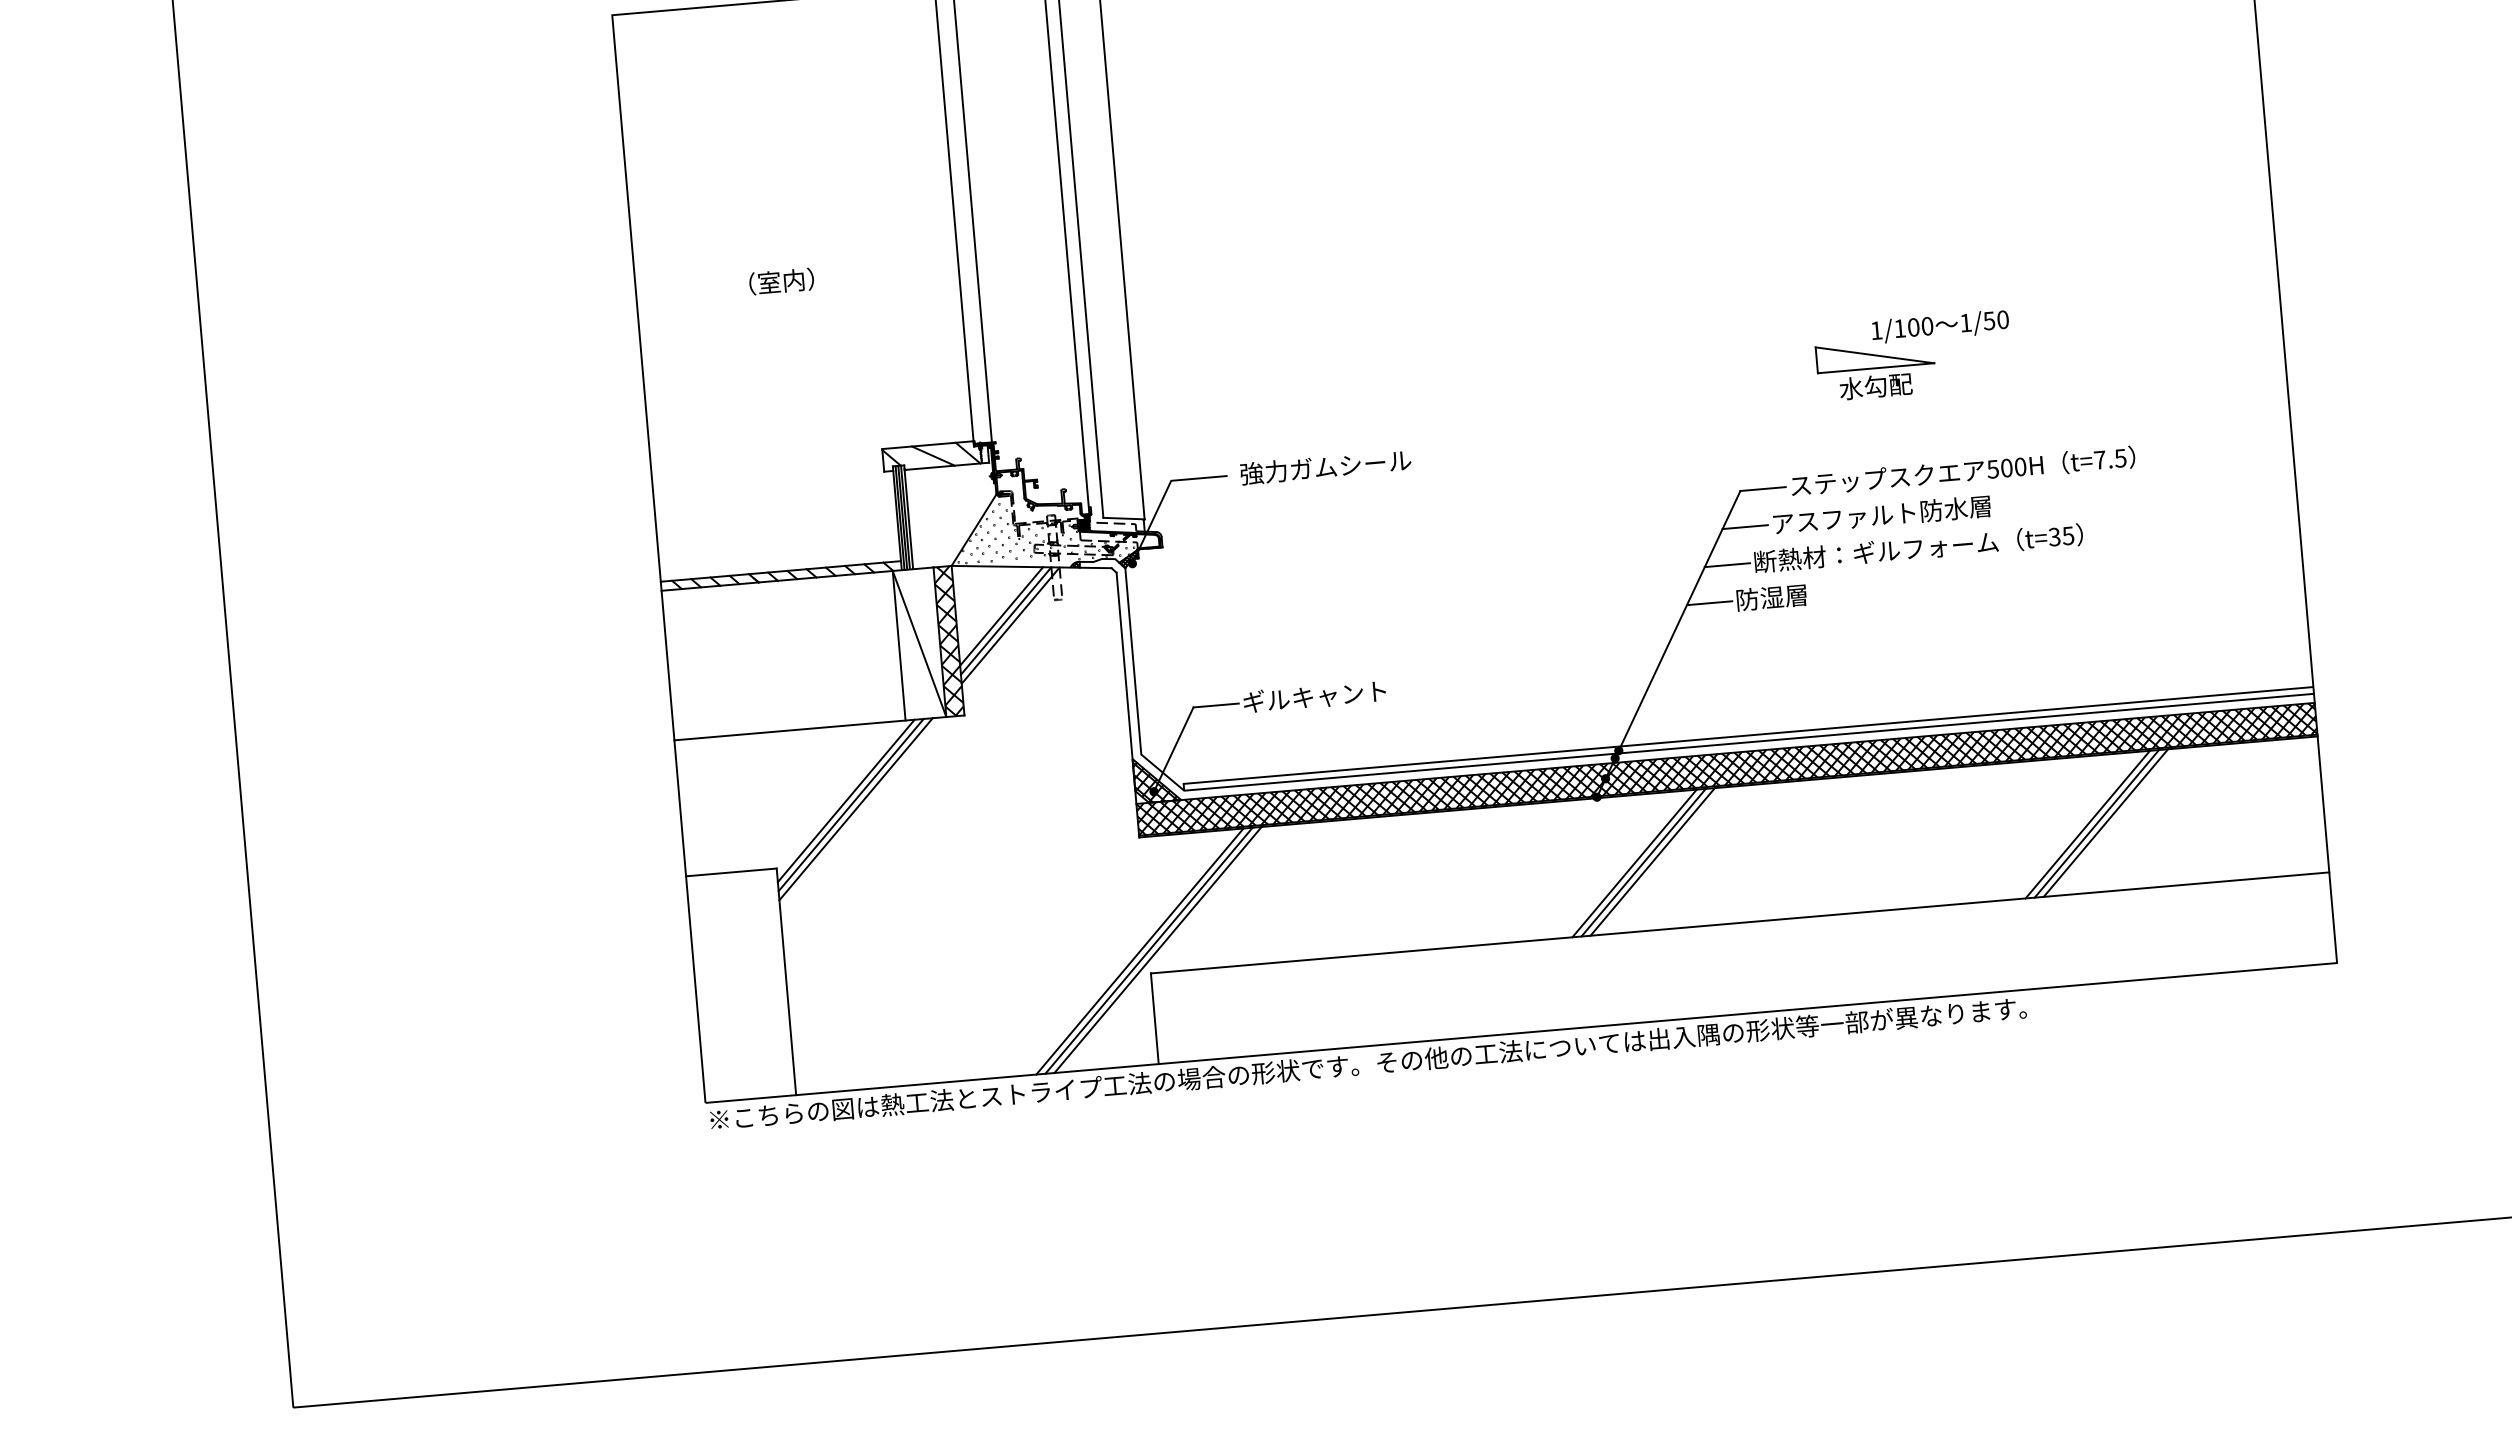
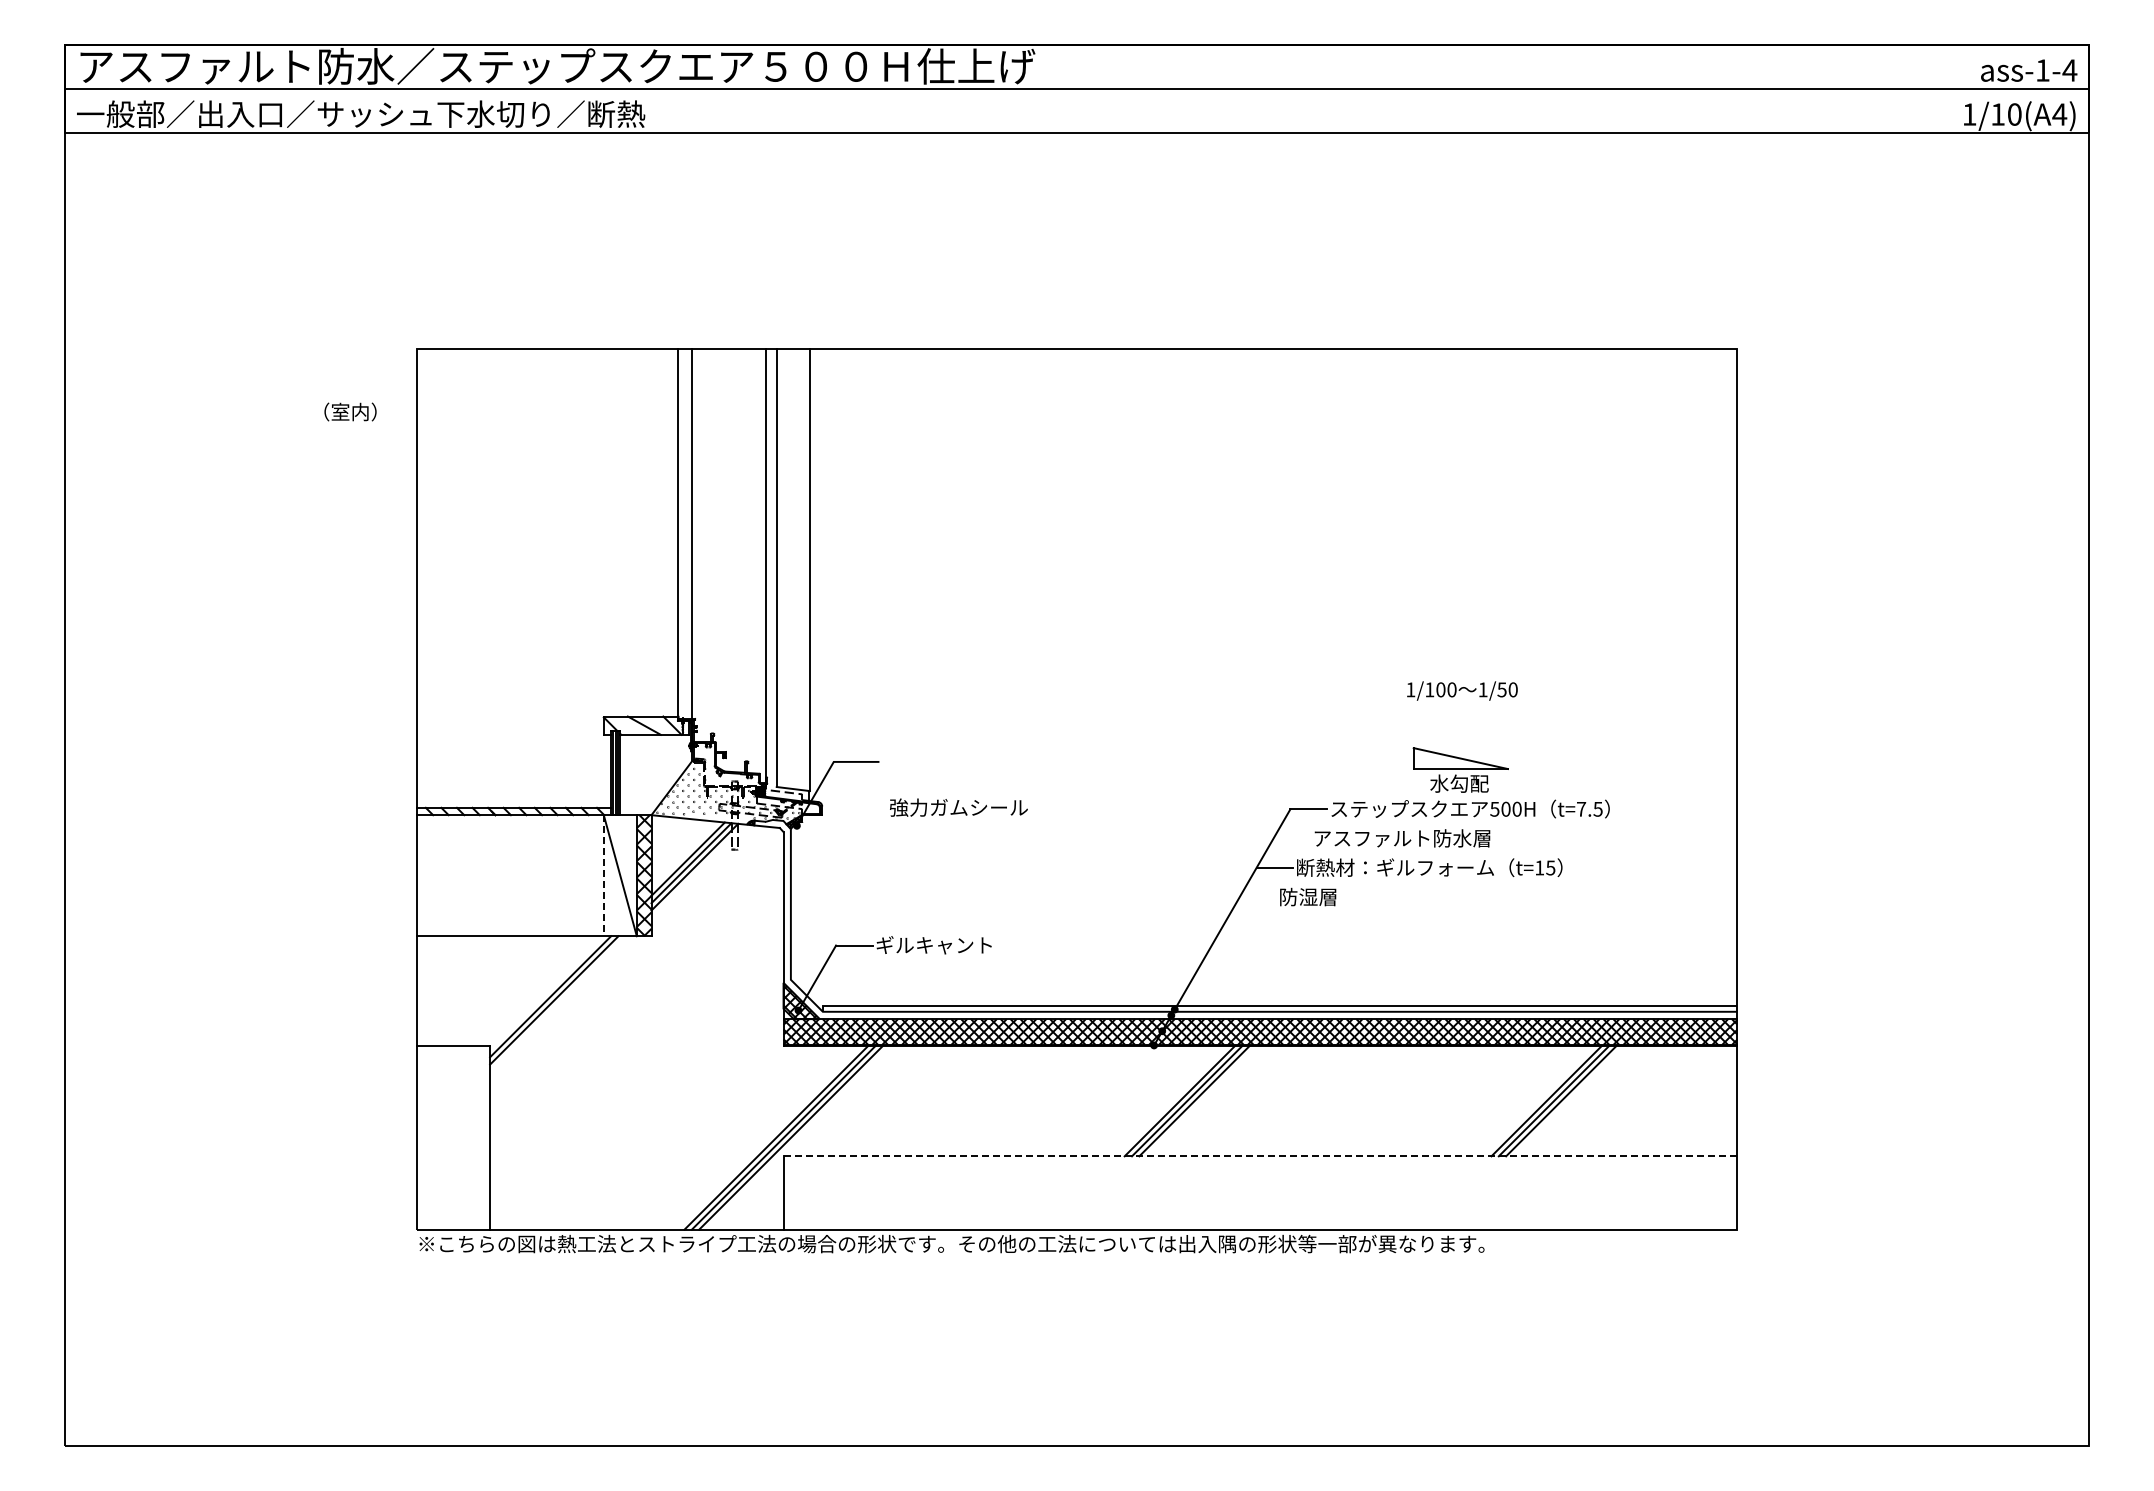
text: (781, 280) -> (350, 411), moved
part: (1875, 368) -> (1460, 769), moved
text: (1325, 467) -> (958, 807), moved
line: (1744, 526) -> (1291, 838), removed
text: (2054, 536) -> (1539, 867), t=35 -> t=15
line: (1709, 603) -> (1257, 897), removed
line: (898, 645) -> (603, 875), solid -> dashed
line: (855, 808) -> (557, 1003), removed
line: (1740, 923) -> (1260, 1156), solid -> dashed

